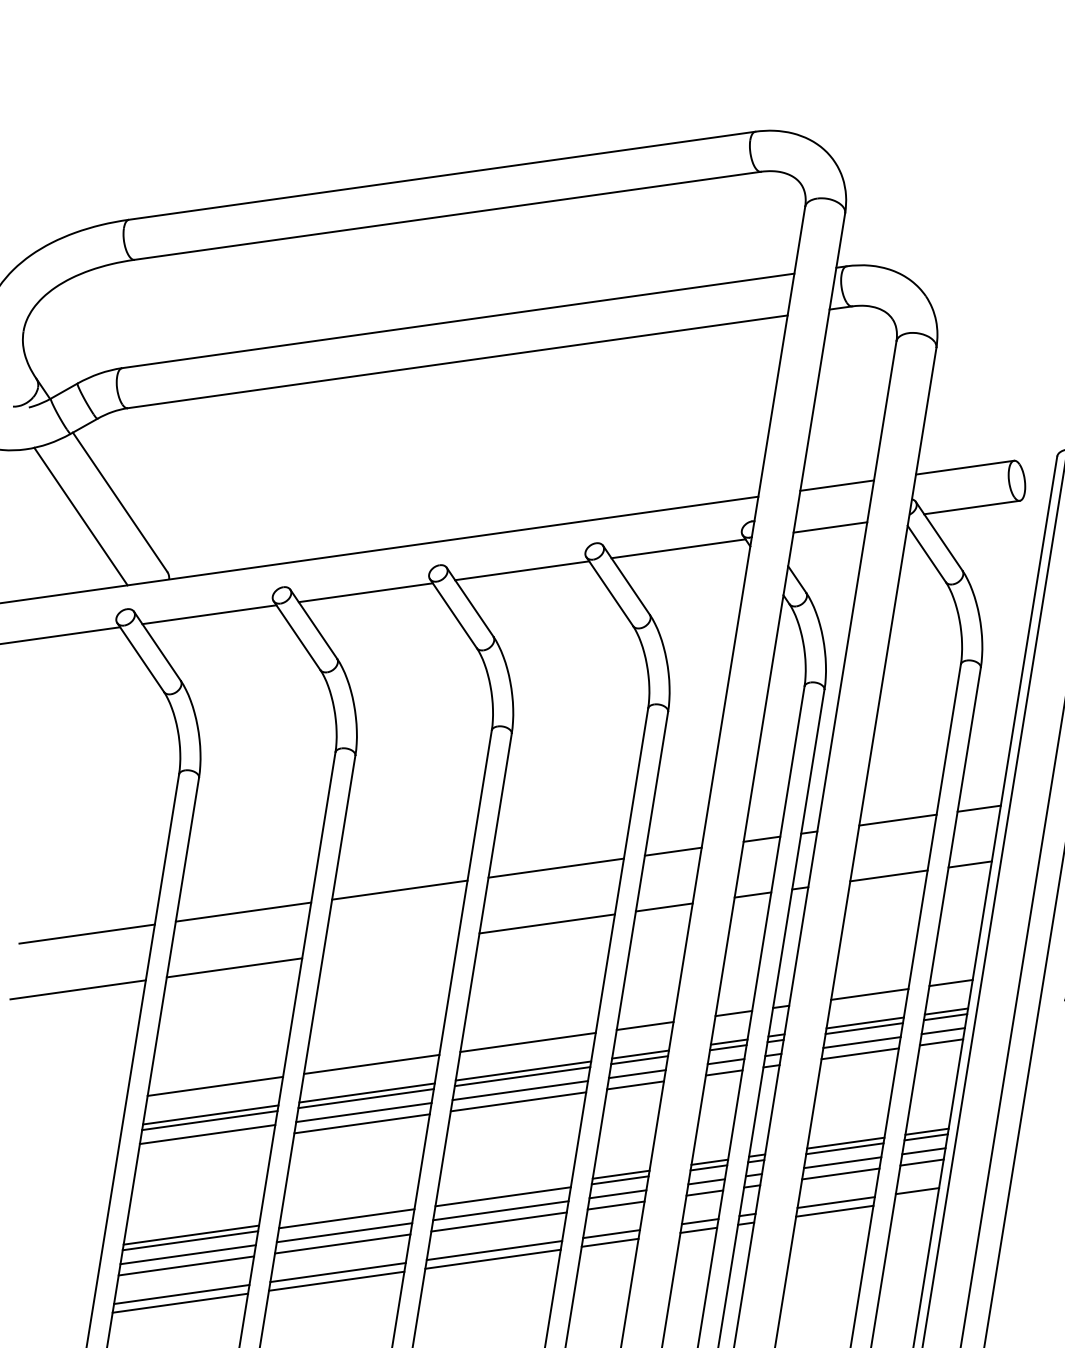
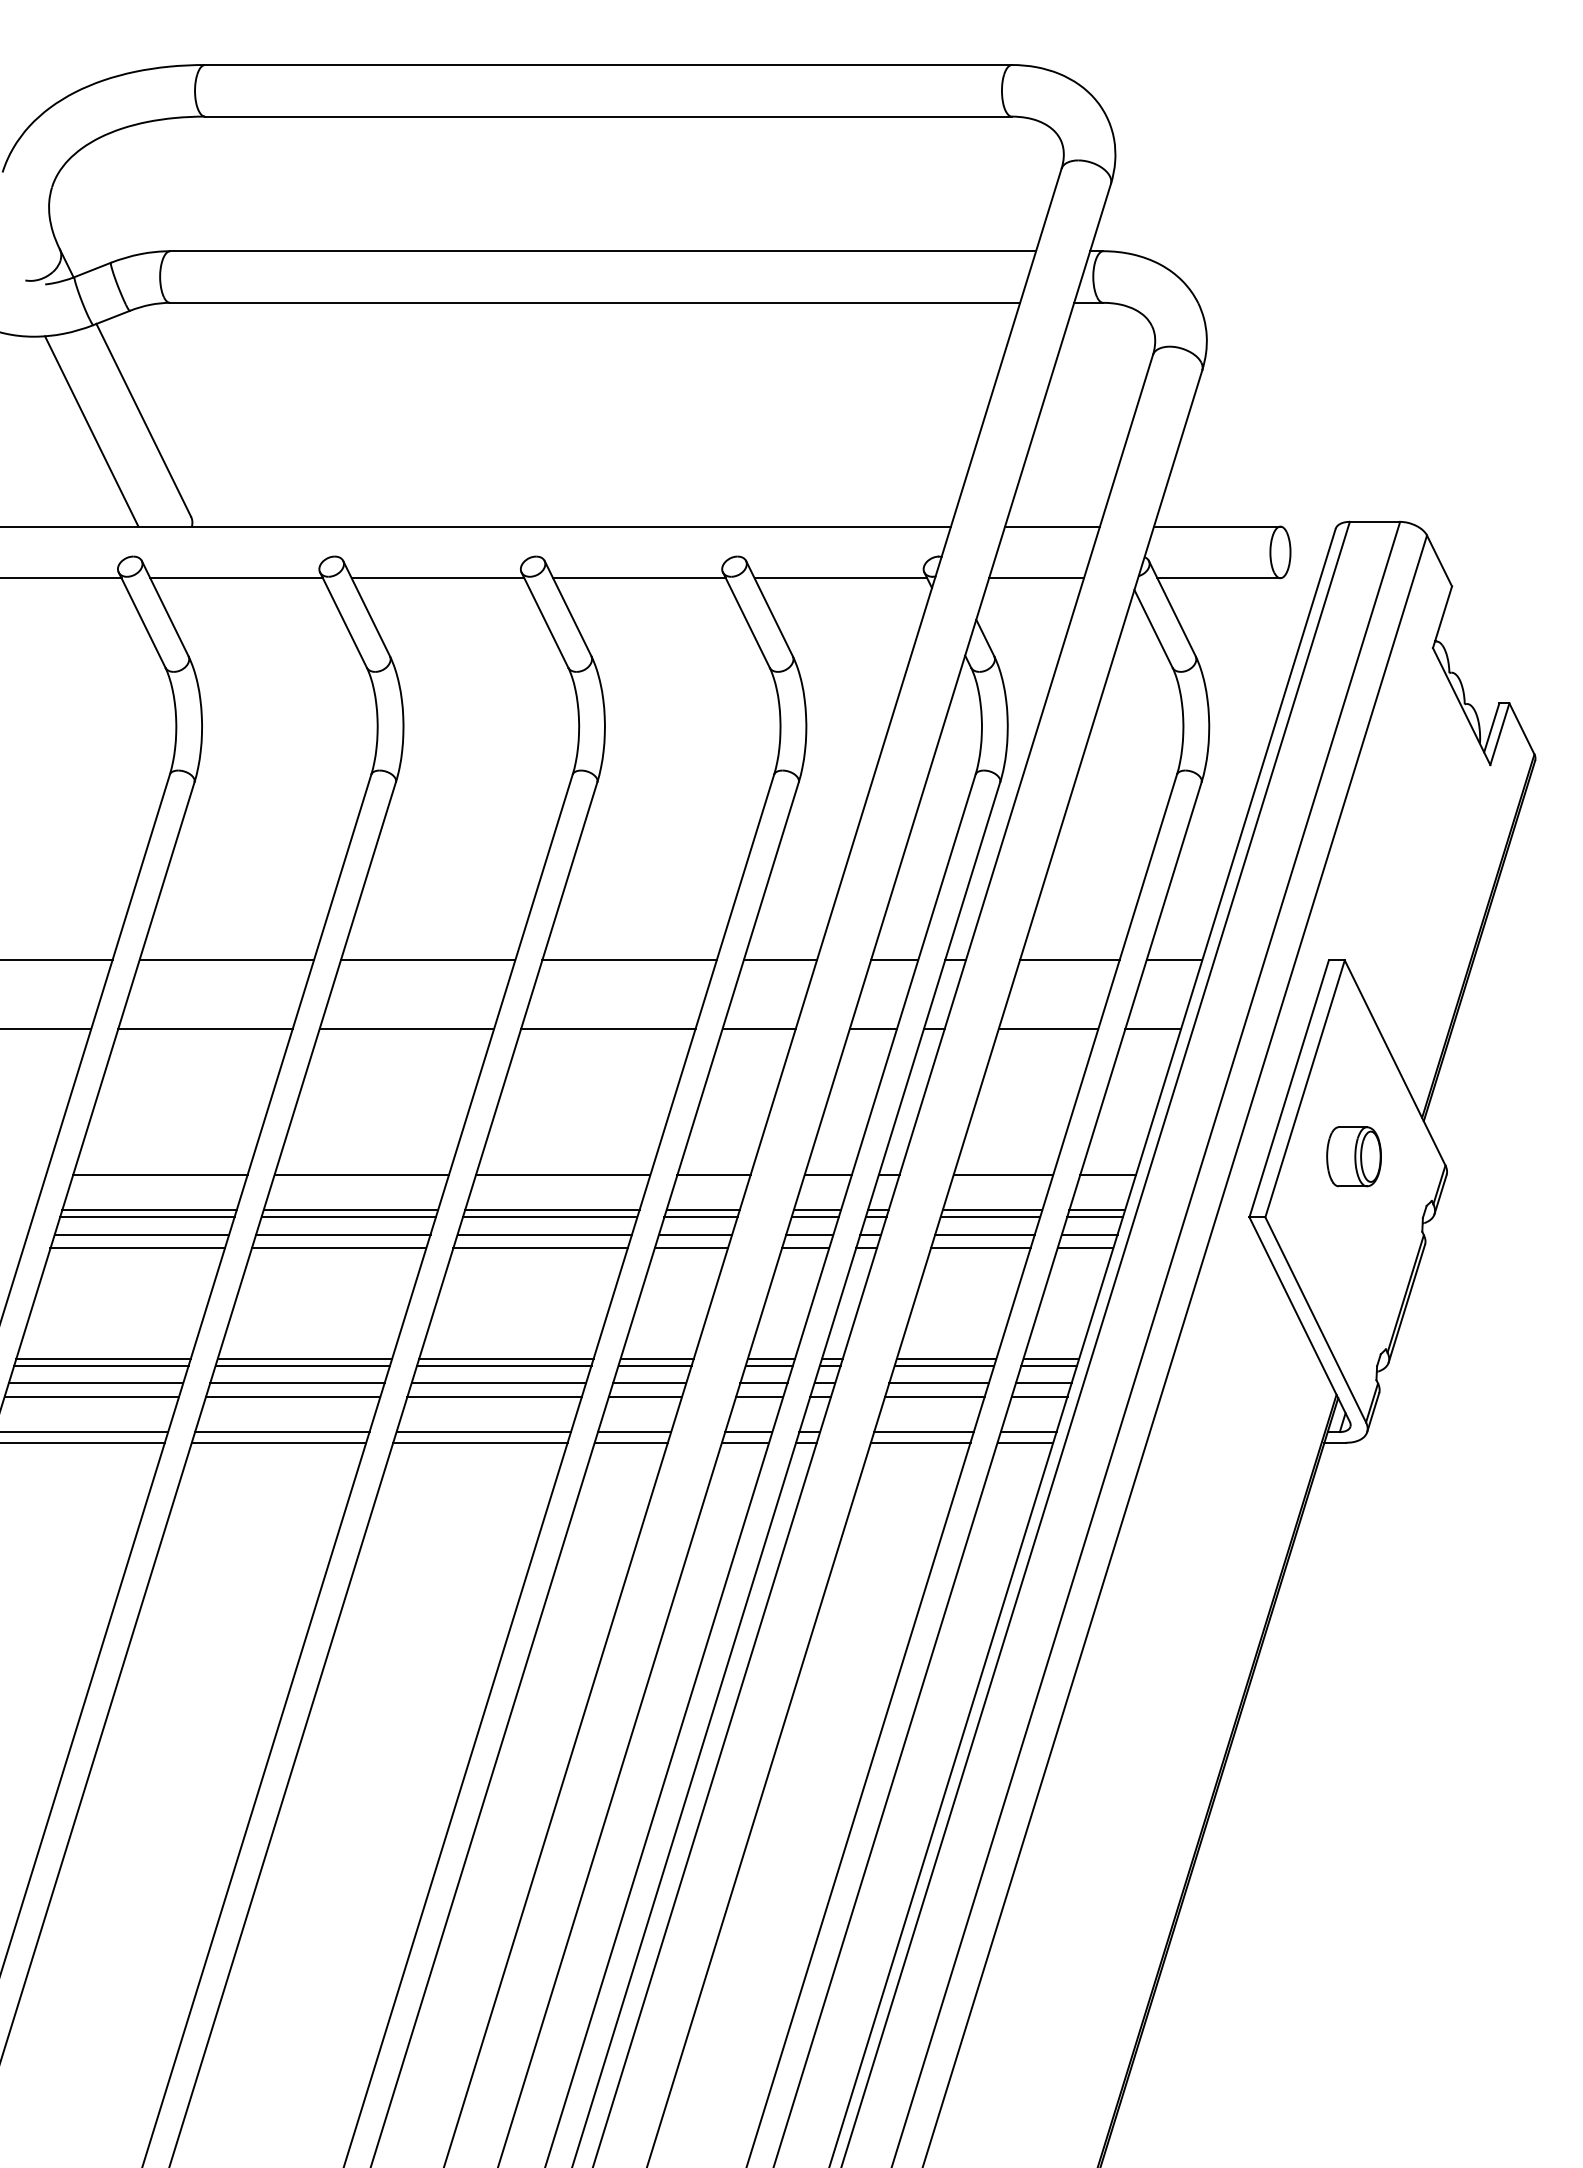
line: (390, 945) -> (406, 1028), added
line: (205, 1145) -> (137, 1248), added
line: (504, 1190) -> (506, 1358), added
line: (916, 1199) -> (1025, 1442), added
line: (347, 1213) -> (304, 1358), added

